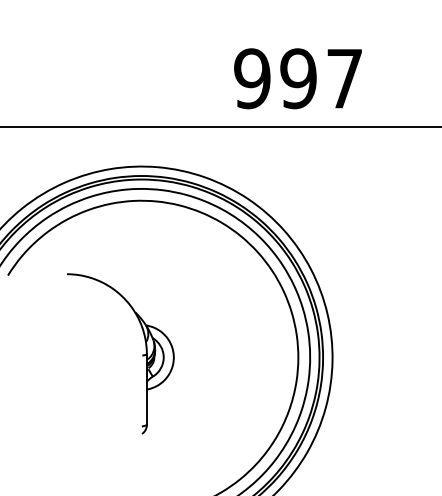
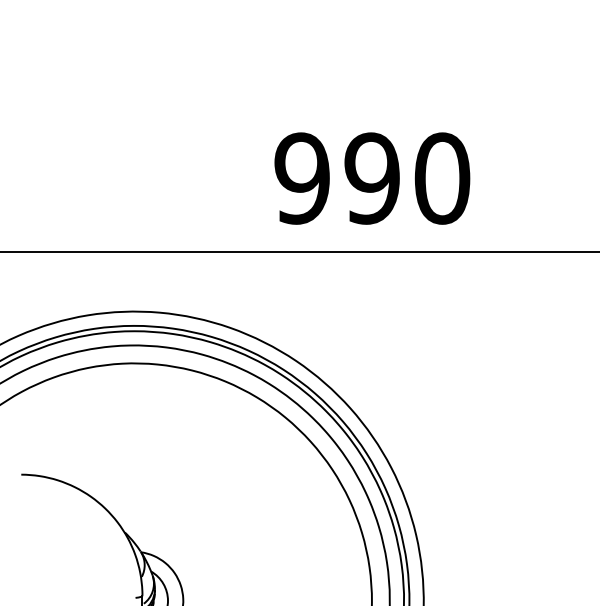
text: (344, 78) -> (441, 178), 997 -> 990

